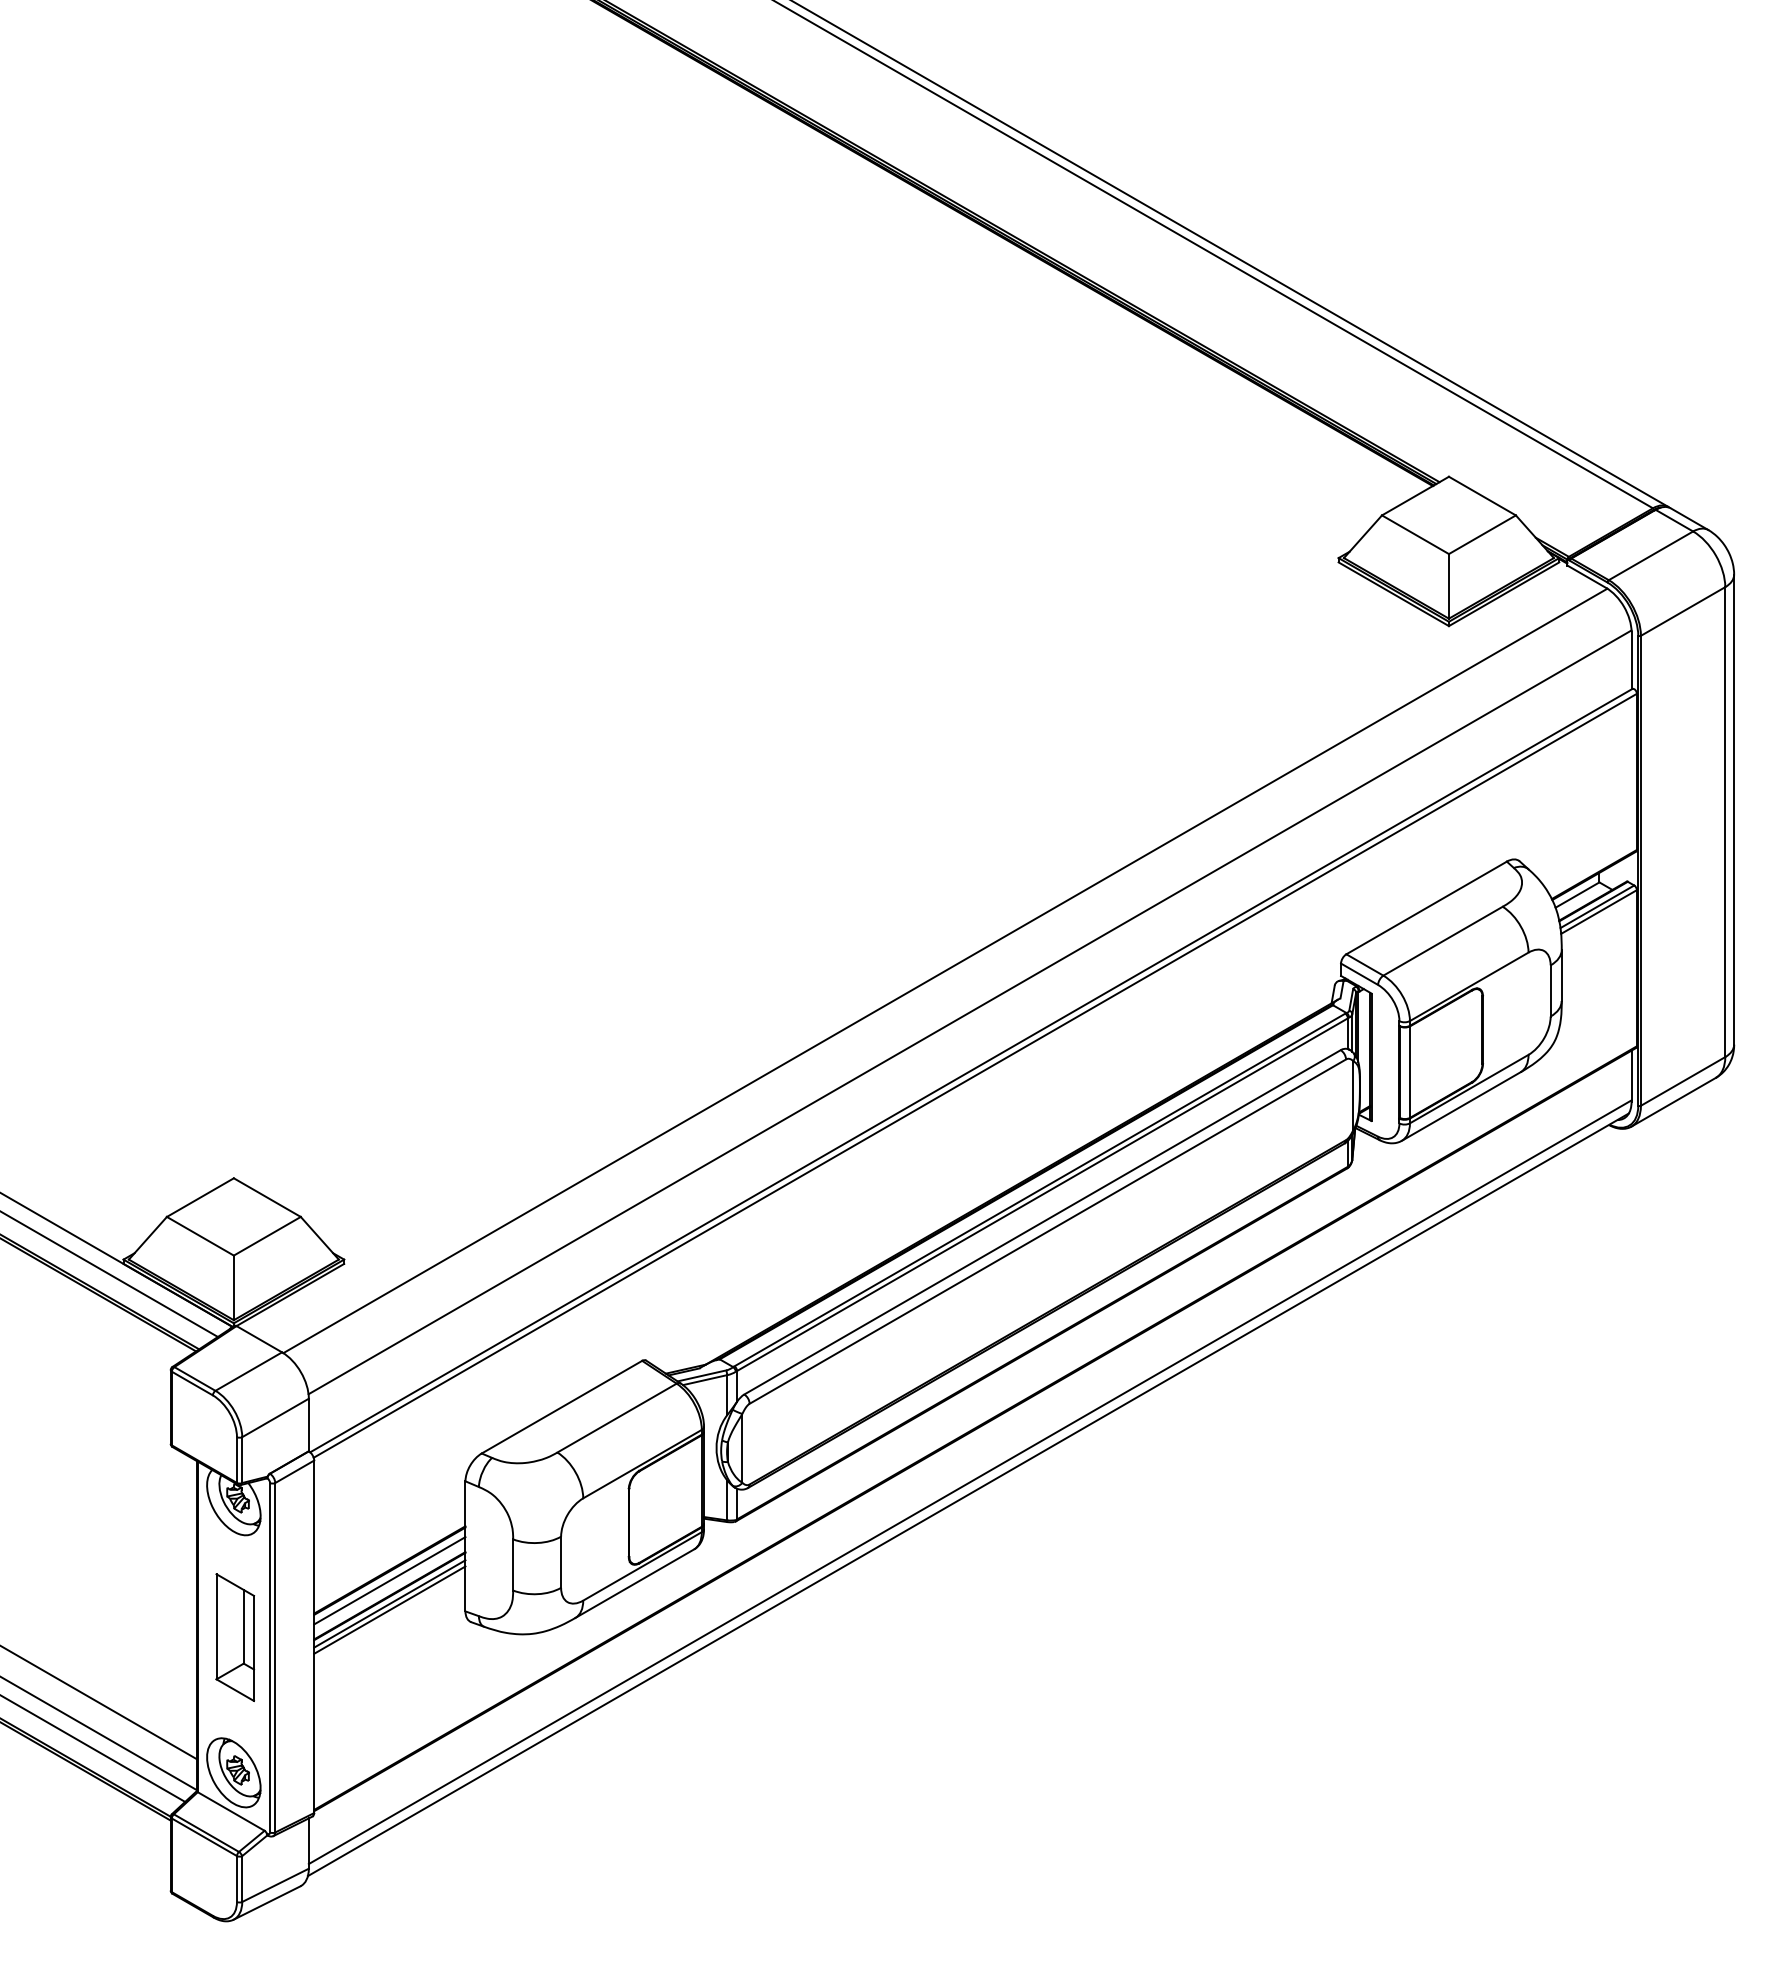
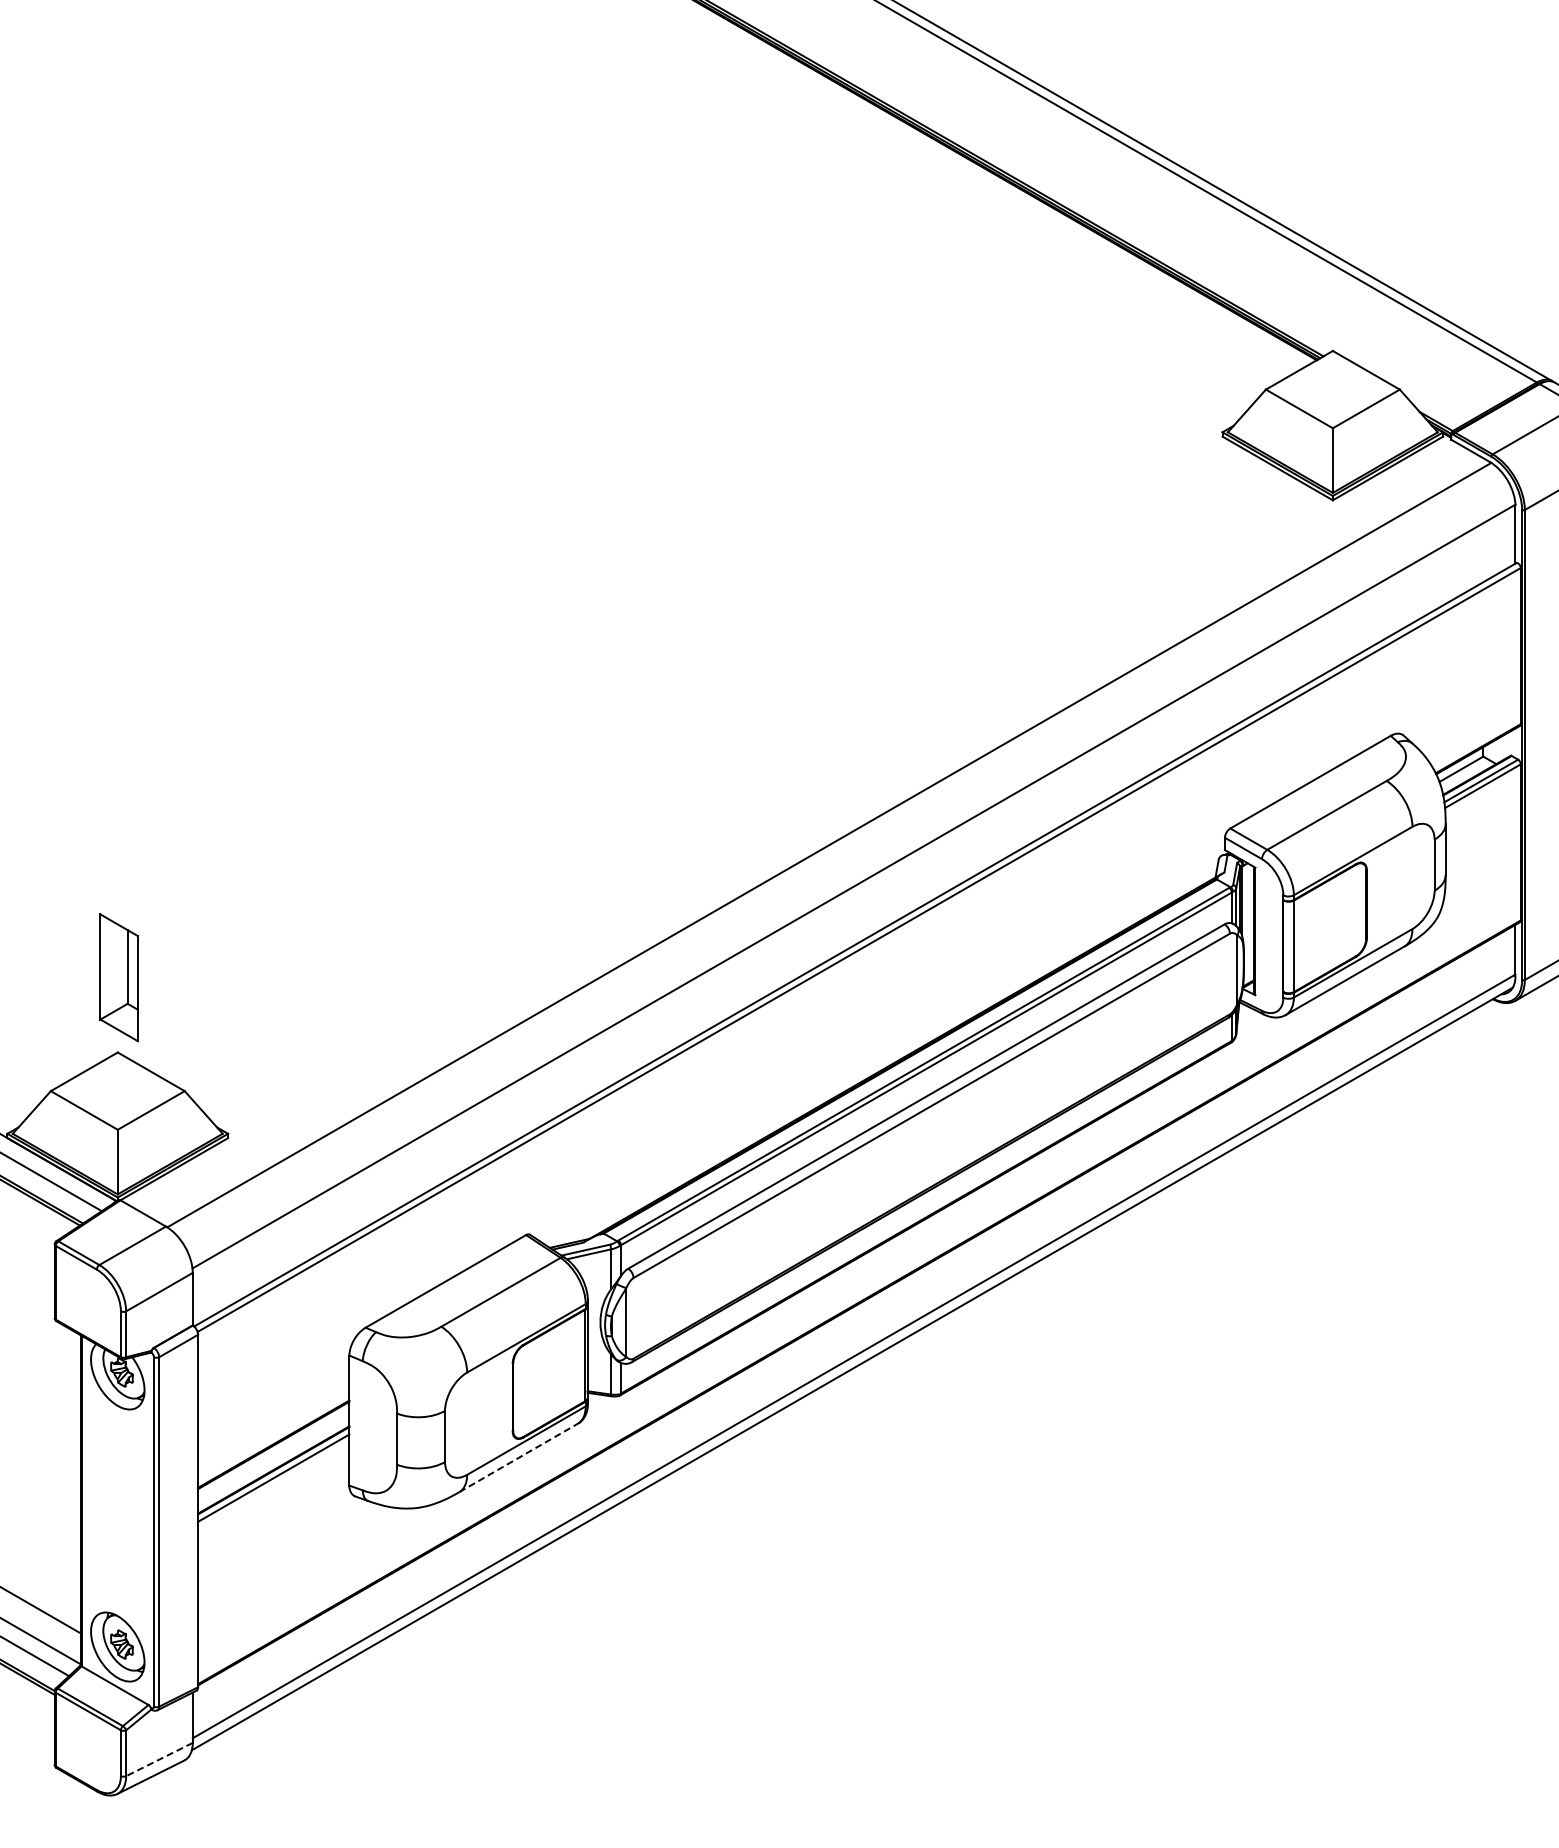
line: (389, 1580) -> (273, 1454), removed
line: (634, 1583) -> (518, 1457), solid -> dashed
line: (389, 1609) -> (273, 1483), removed
part: (235, 1637) -> (119, 977), moved
line: (275, 1885) -> (159, 1759), solid -> dashed

